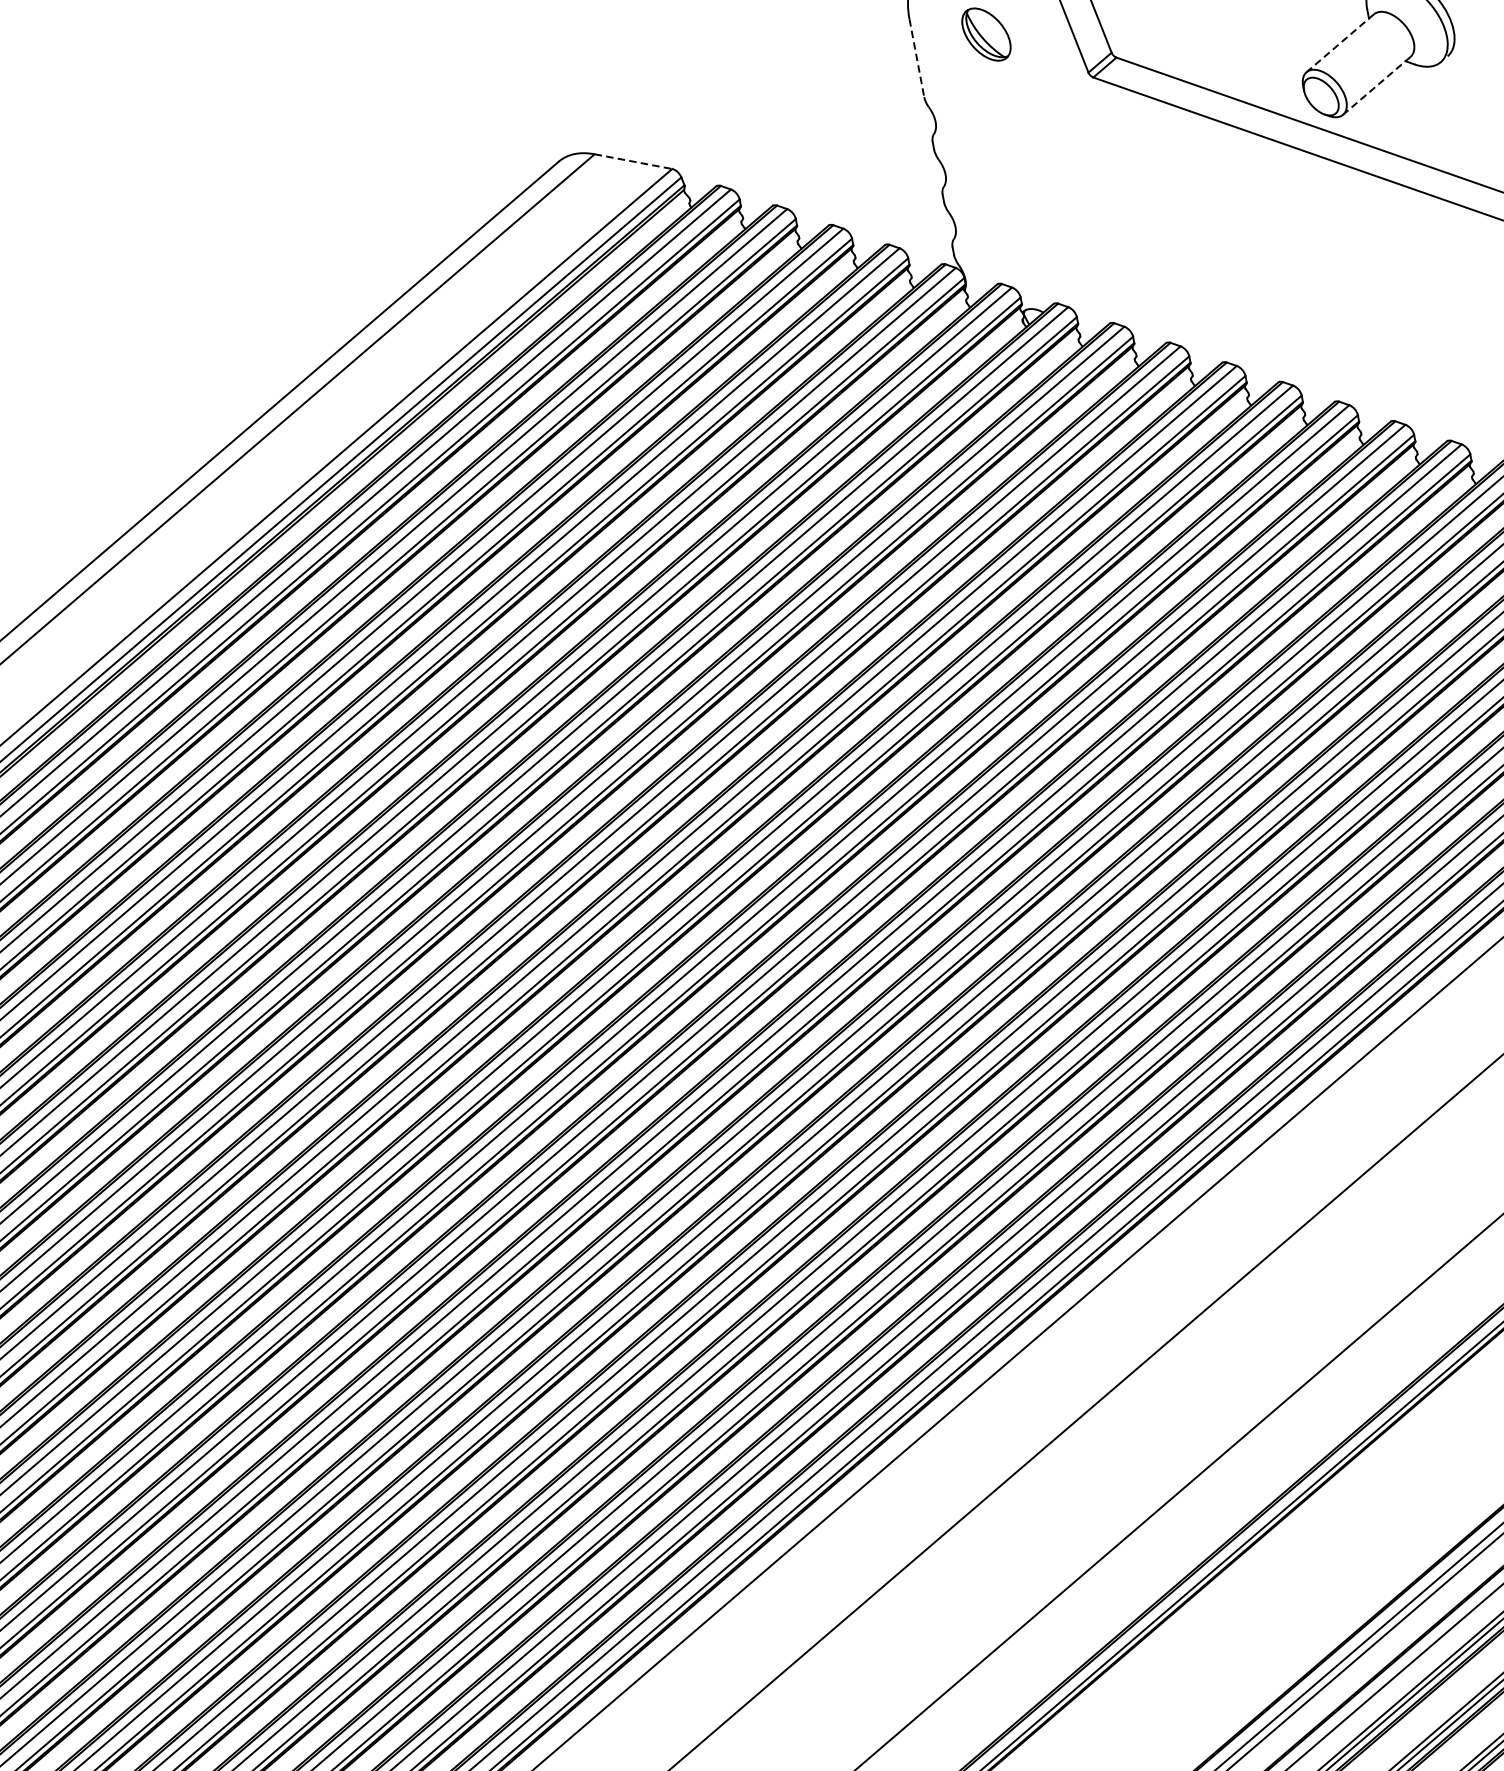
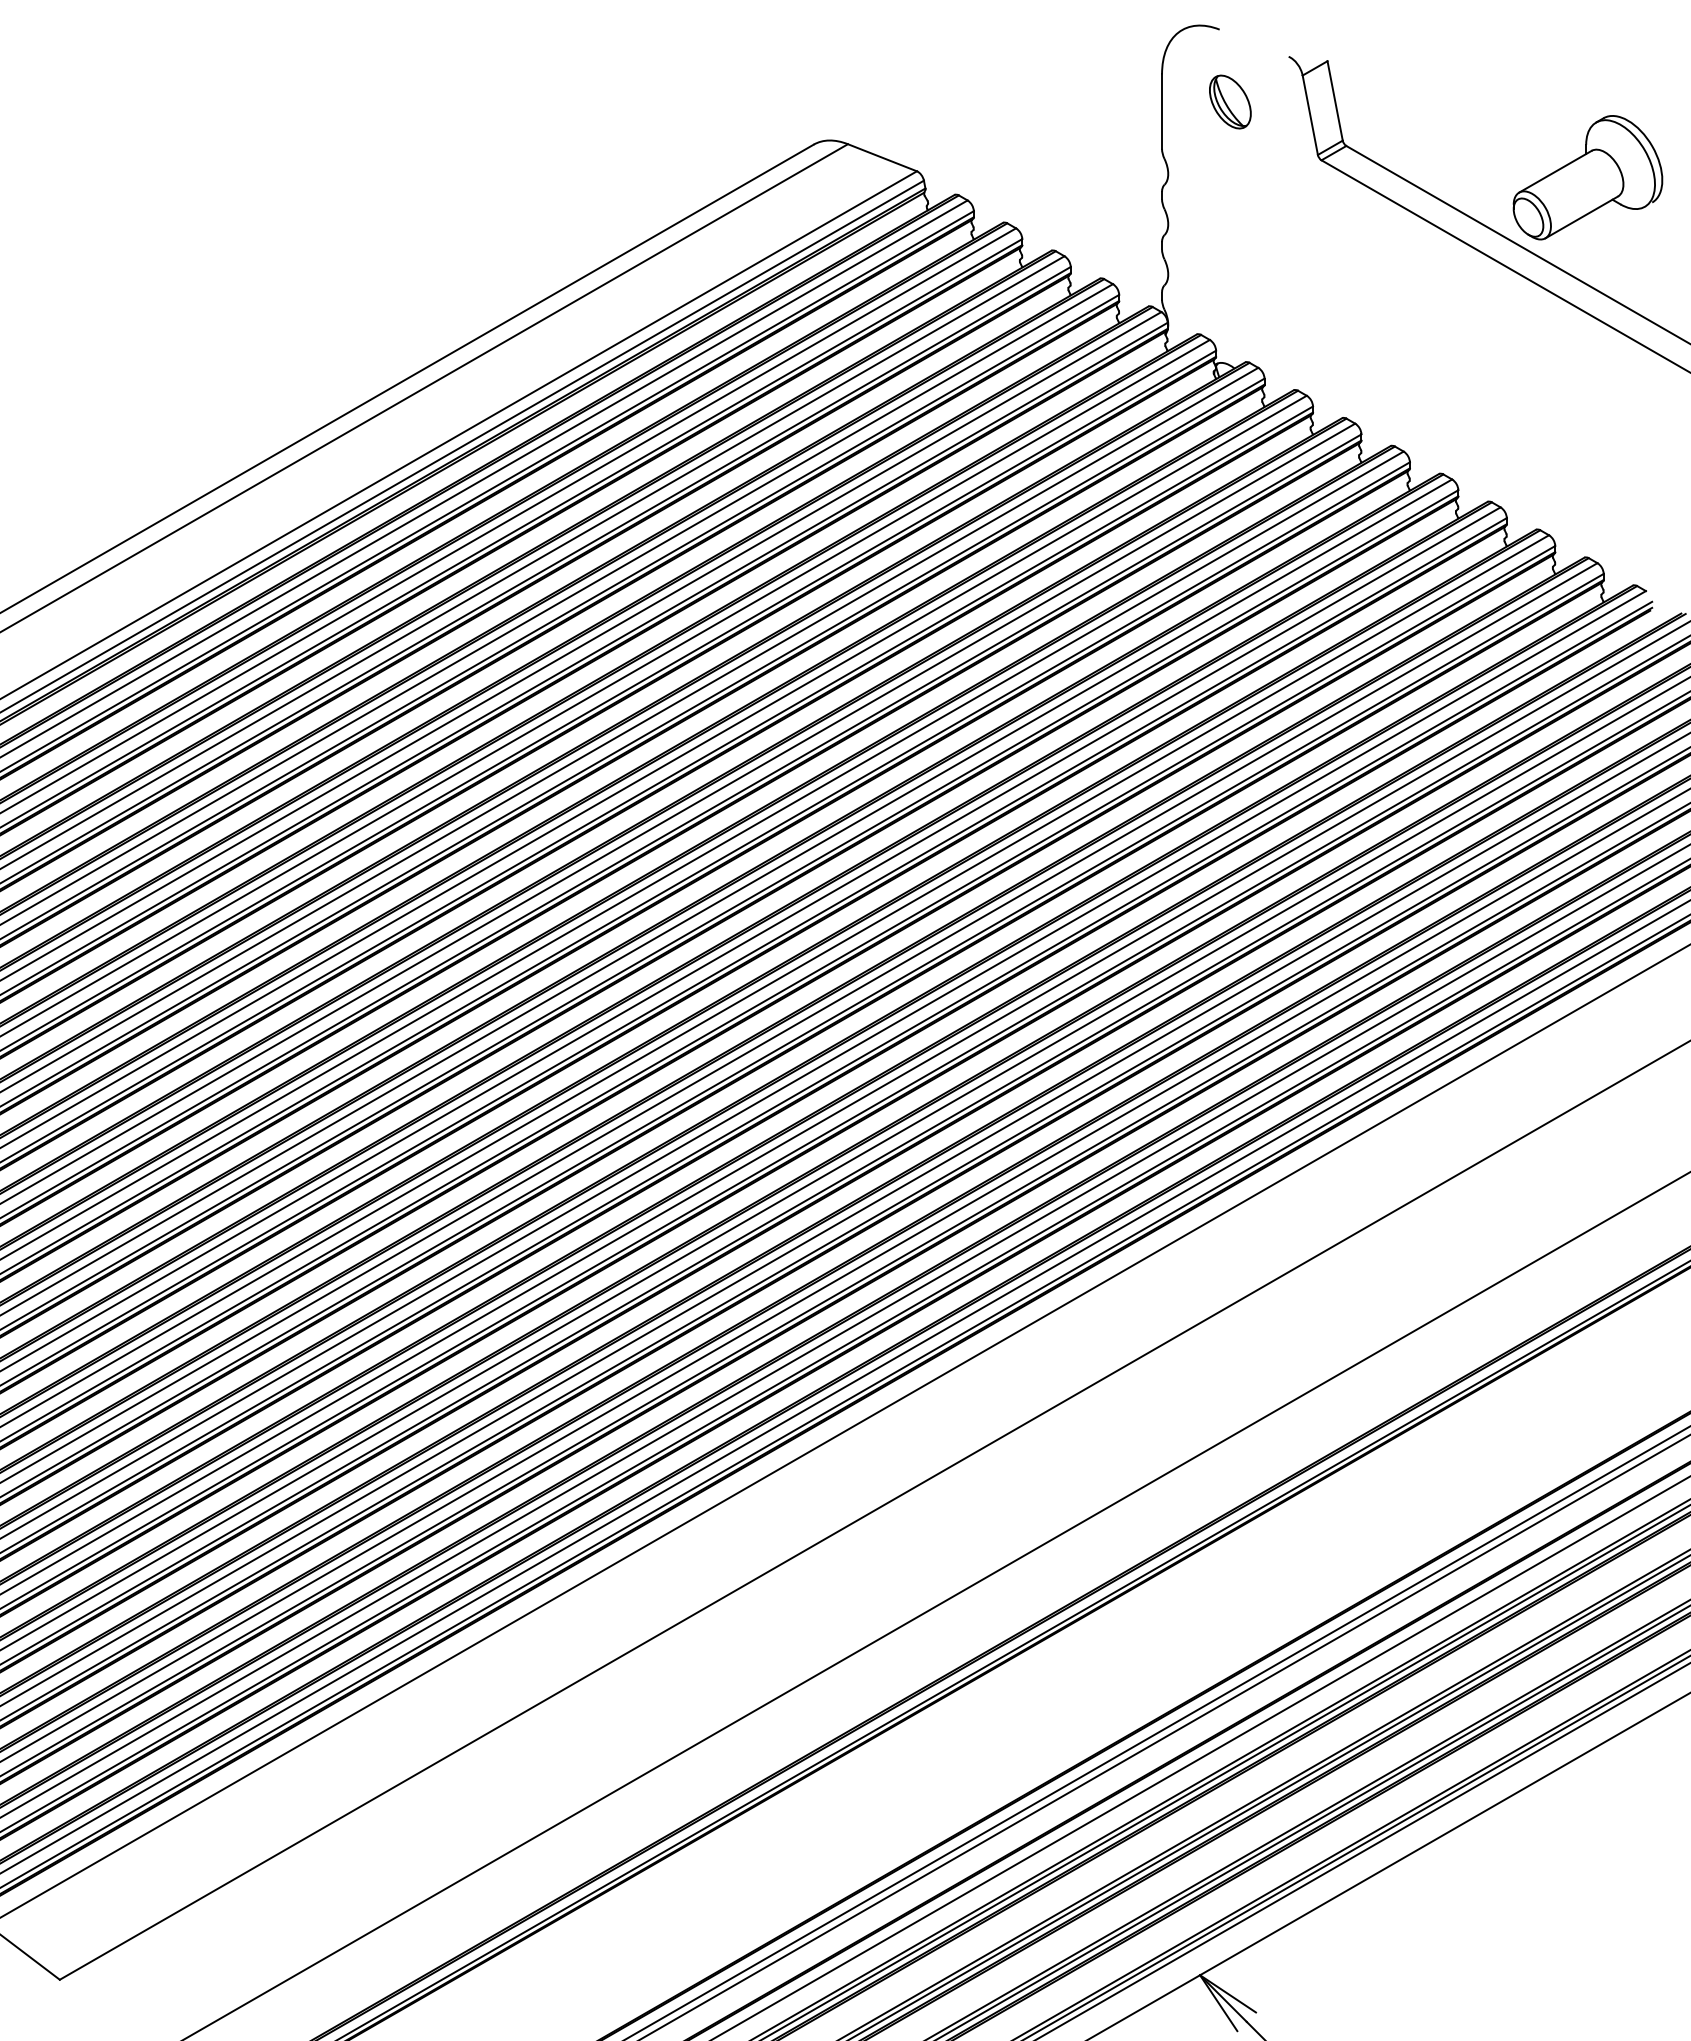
line: (1340, 42) -> (1555, 171), dashed -> solid
line: (917, 58) -> (1162, 112), dashed -> solid
line: (1376, 85) -> (1581, 217), dashed -> solid
line: (633, 161) -> (882, 157), dashed -> solid

